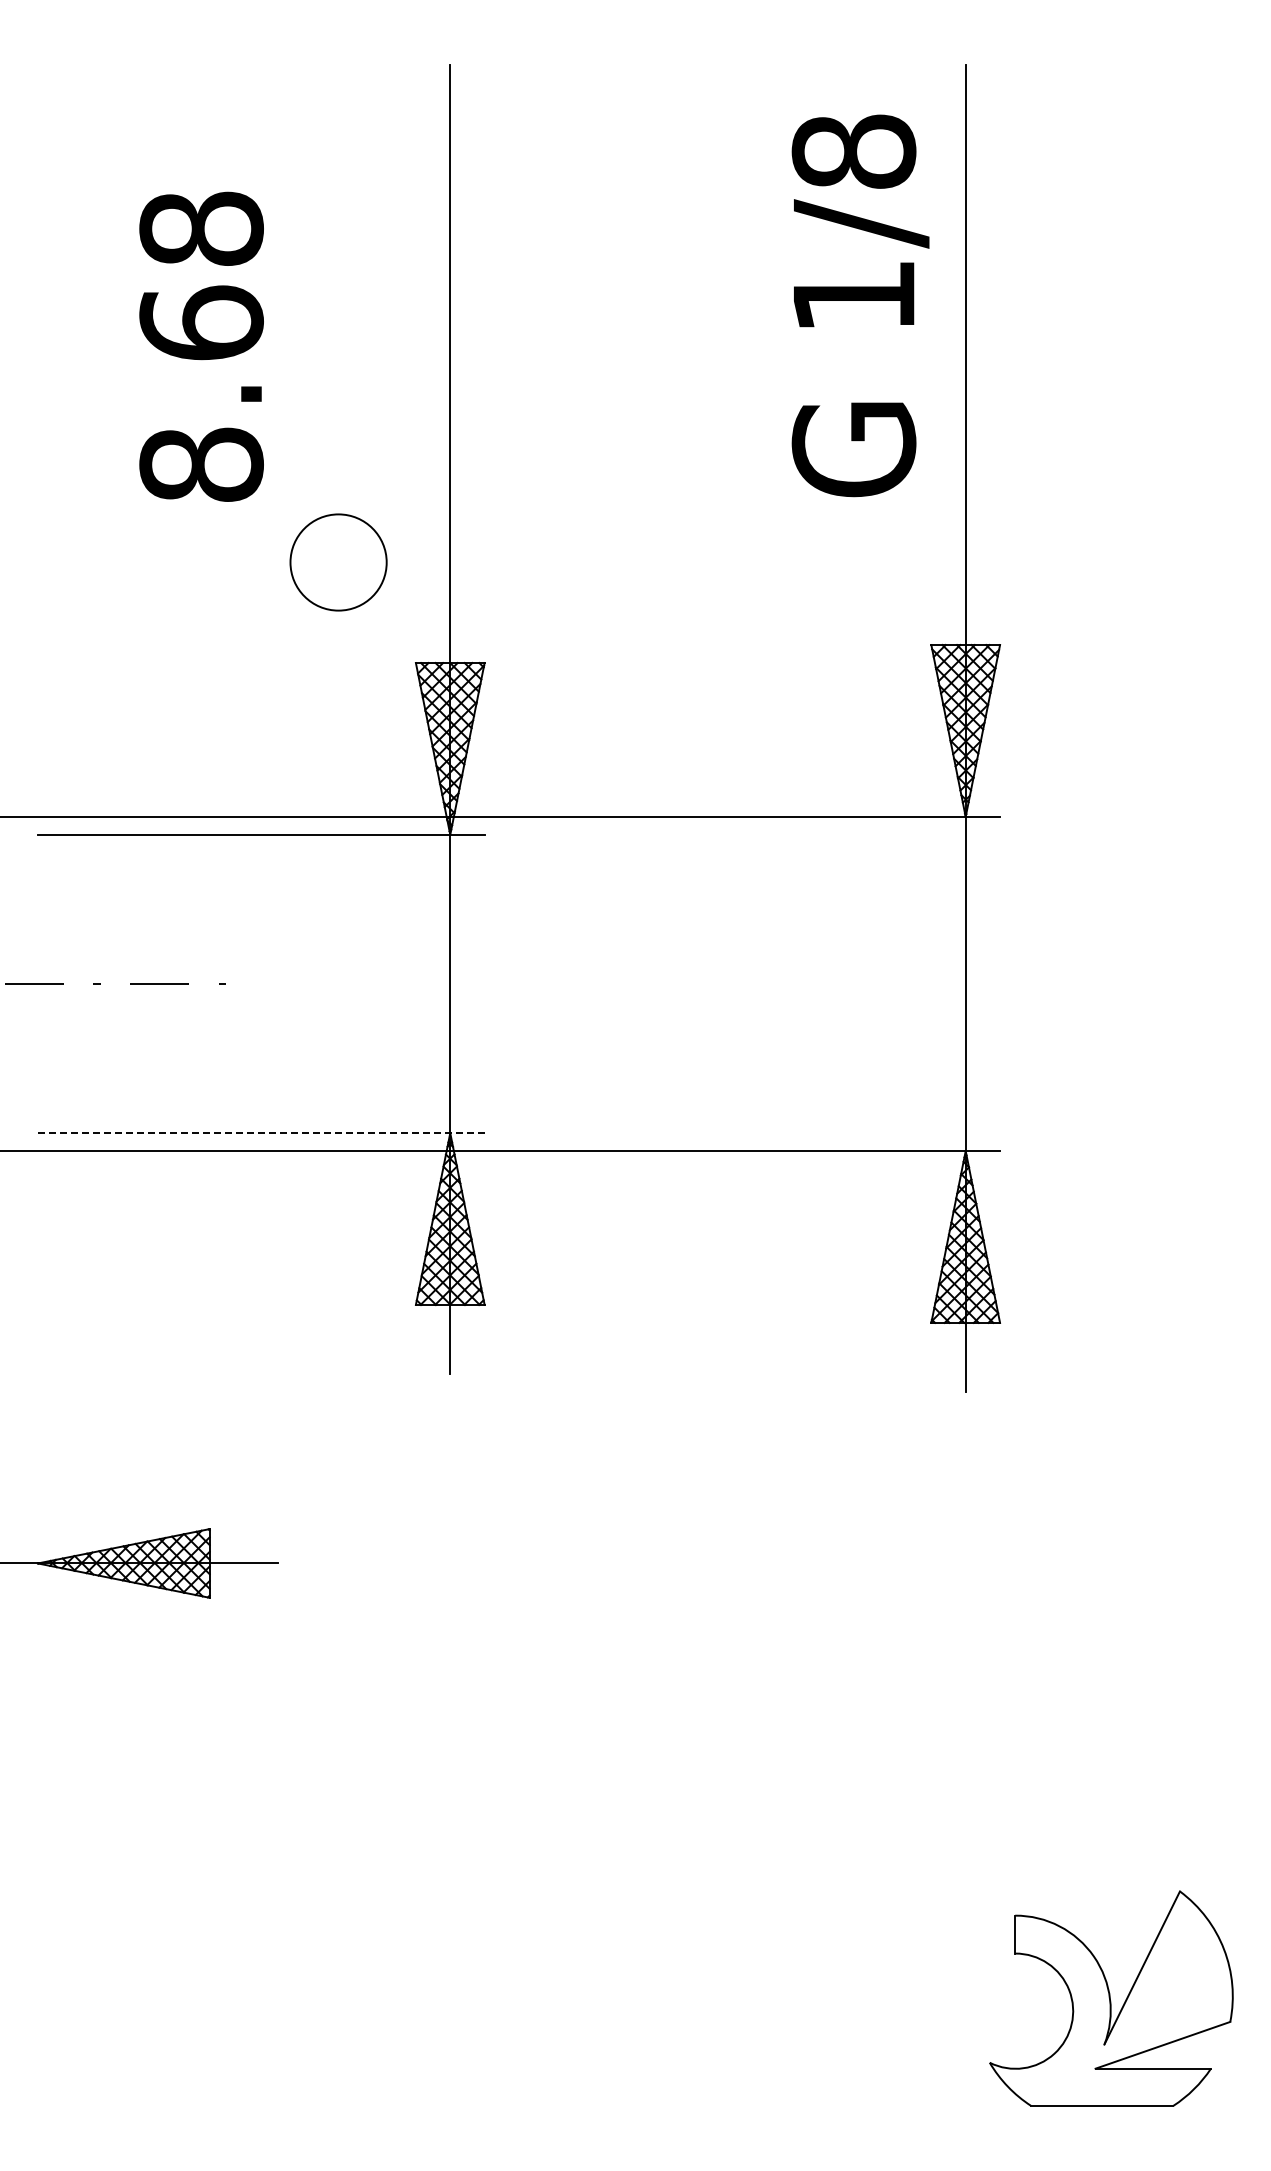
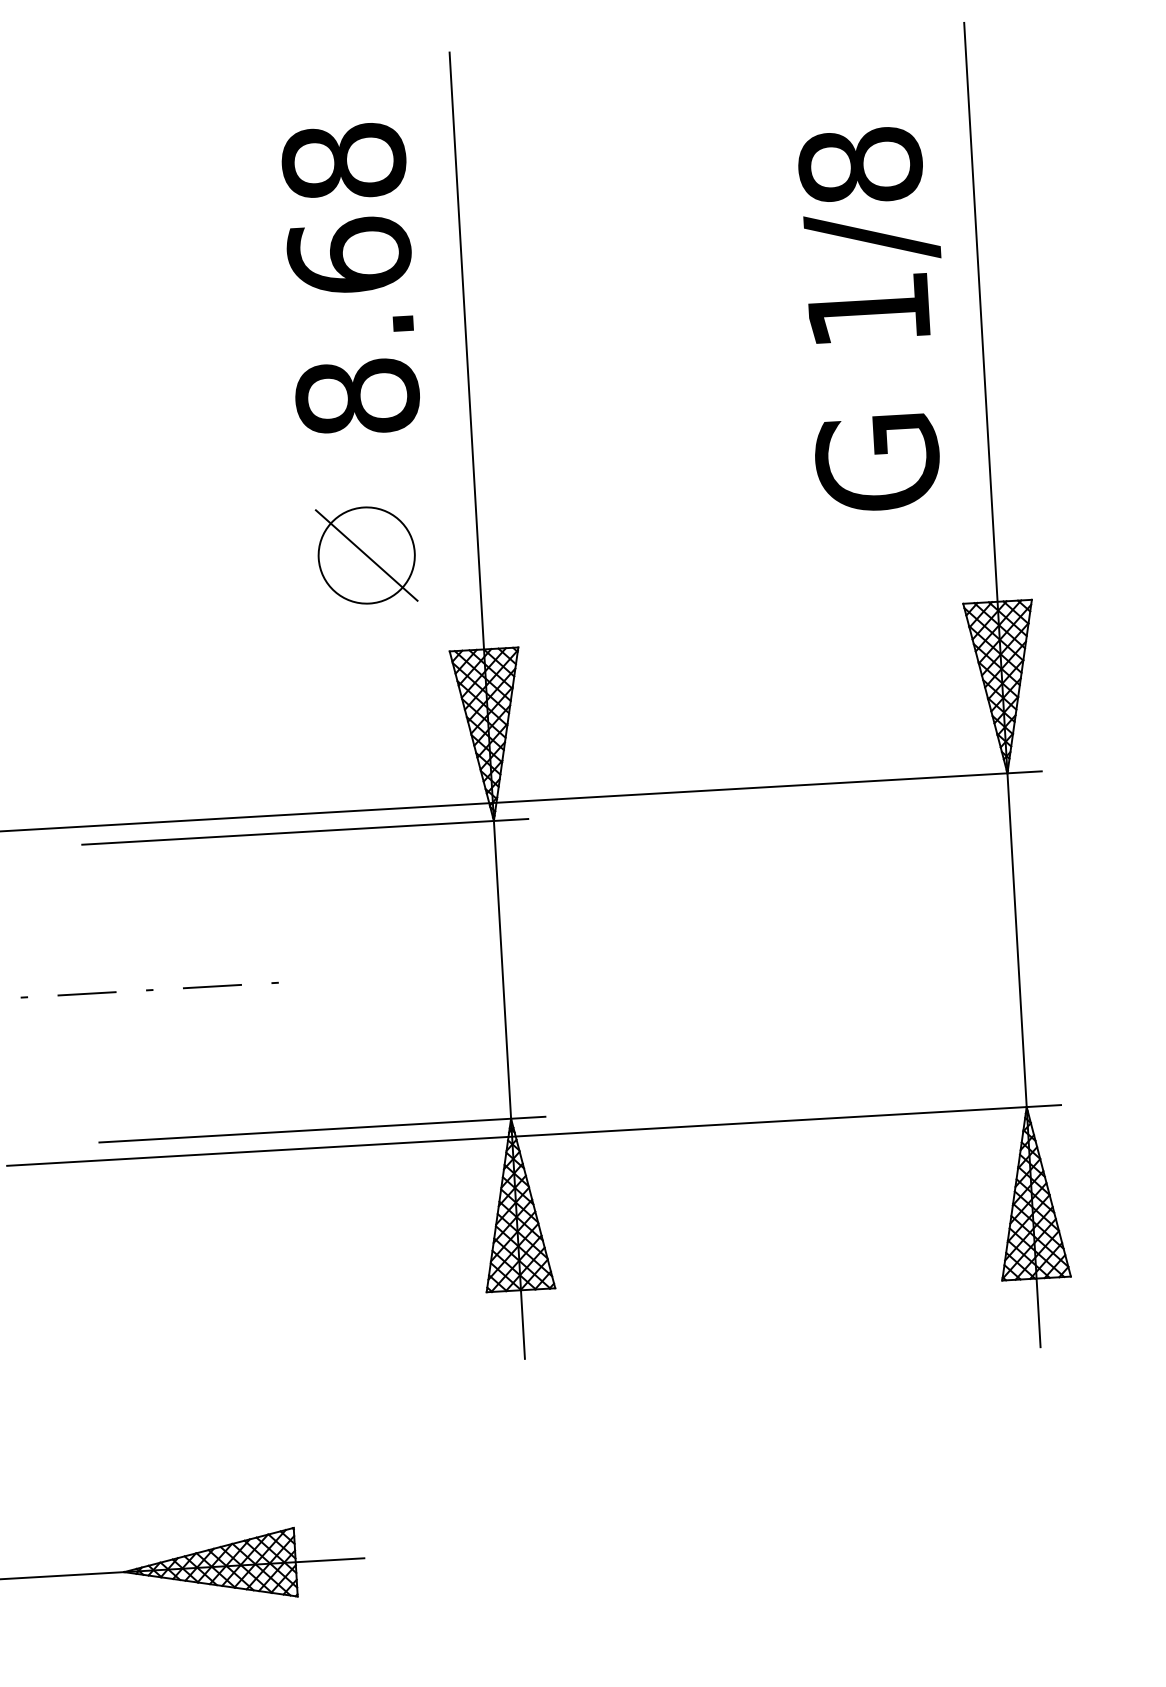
text: (860, 305) -> (875, 318), moved
text: (201, 346) -> (350, 278), moved
line: (338, 562) -> (366, 555), added
line: (261, 1133) -> (322, 1130), dashed -> solid

